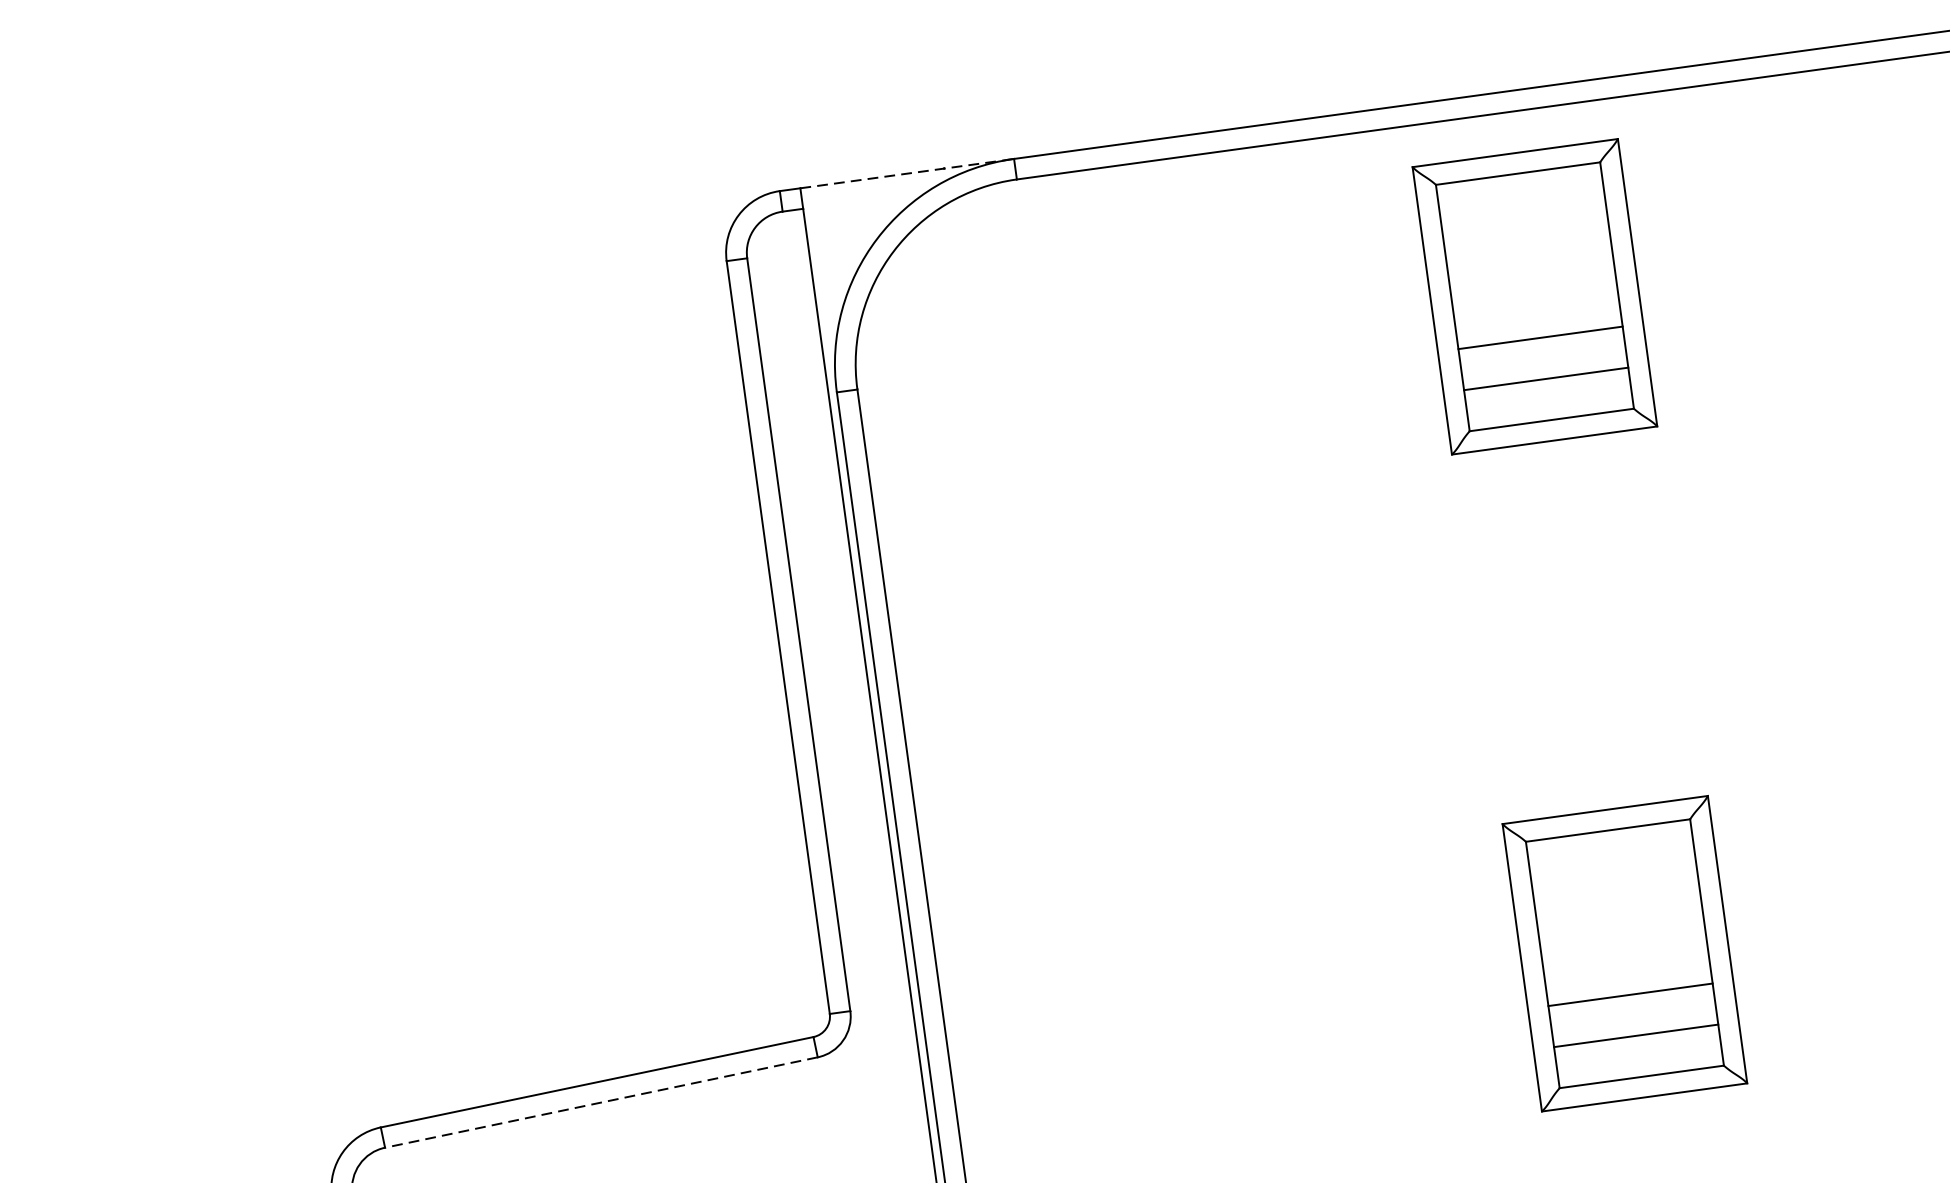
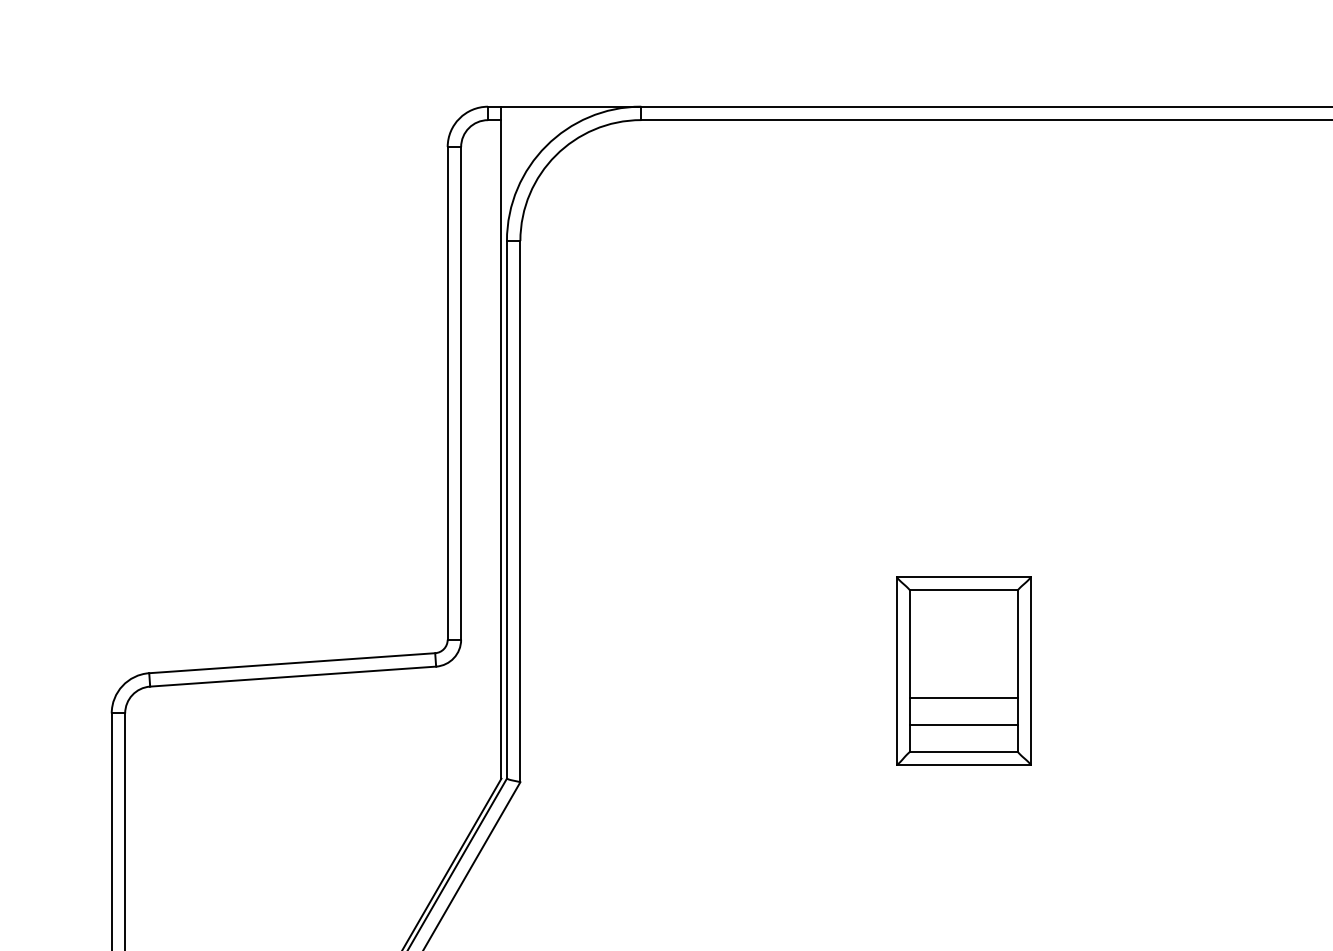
line: (904, 173) -> (569, 106), dashed -> solid
part: (1534, 295) -> (963, 240), removed
line: (600, 1102) -> (292, 676), dashed -> solid

